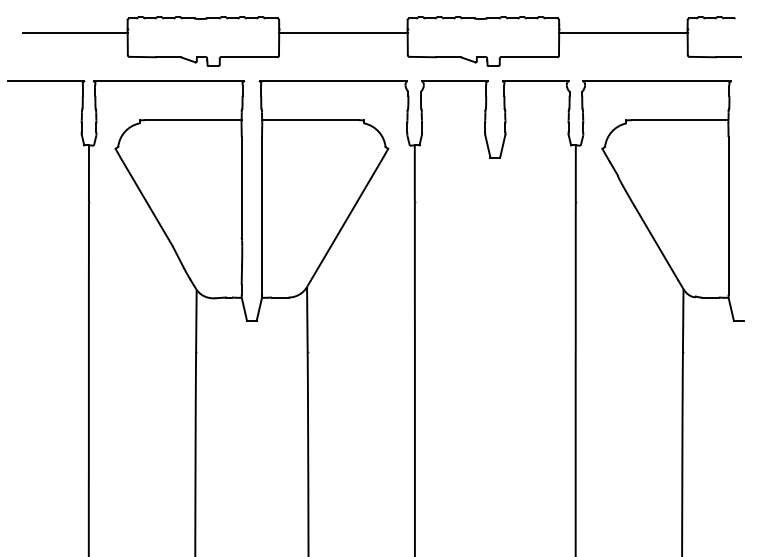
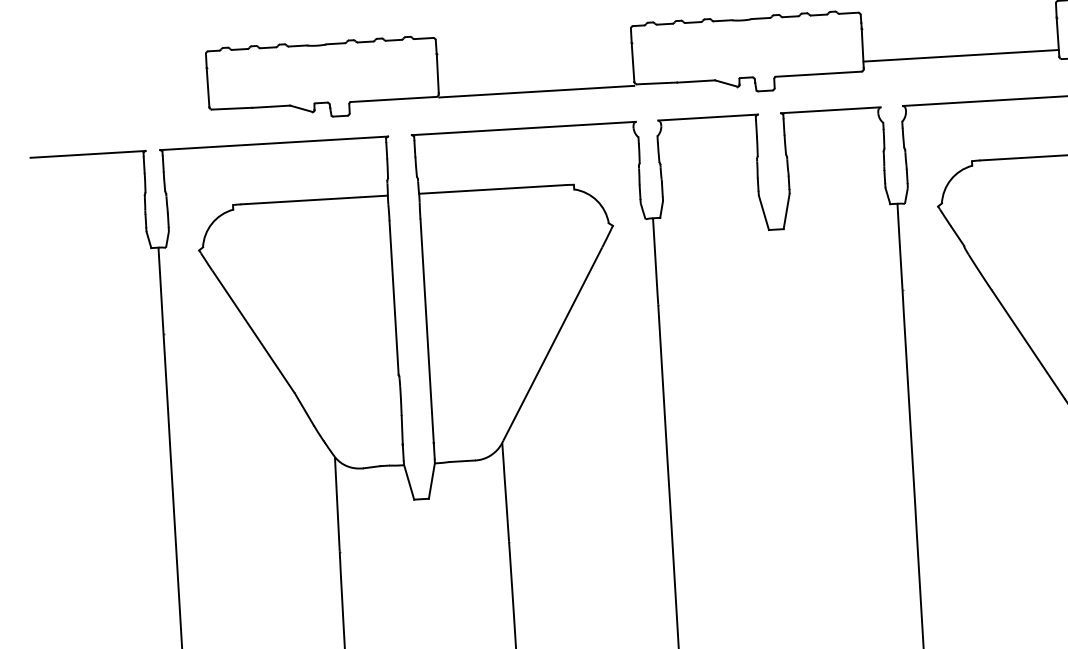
line: (74, 32) -> (126, 77), removed
line: (343, 32) -> (536, 91), moved
line: (623, 32) -> (961, 55), moved

